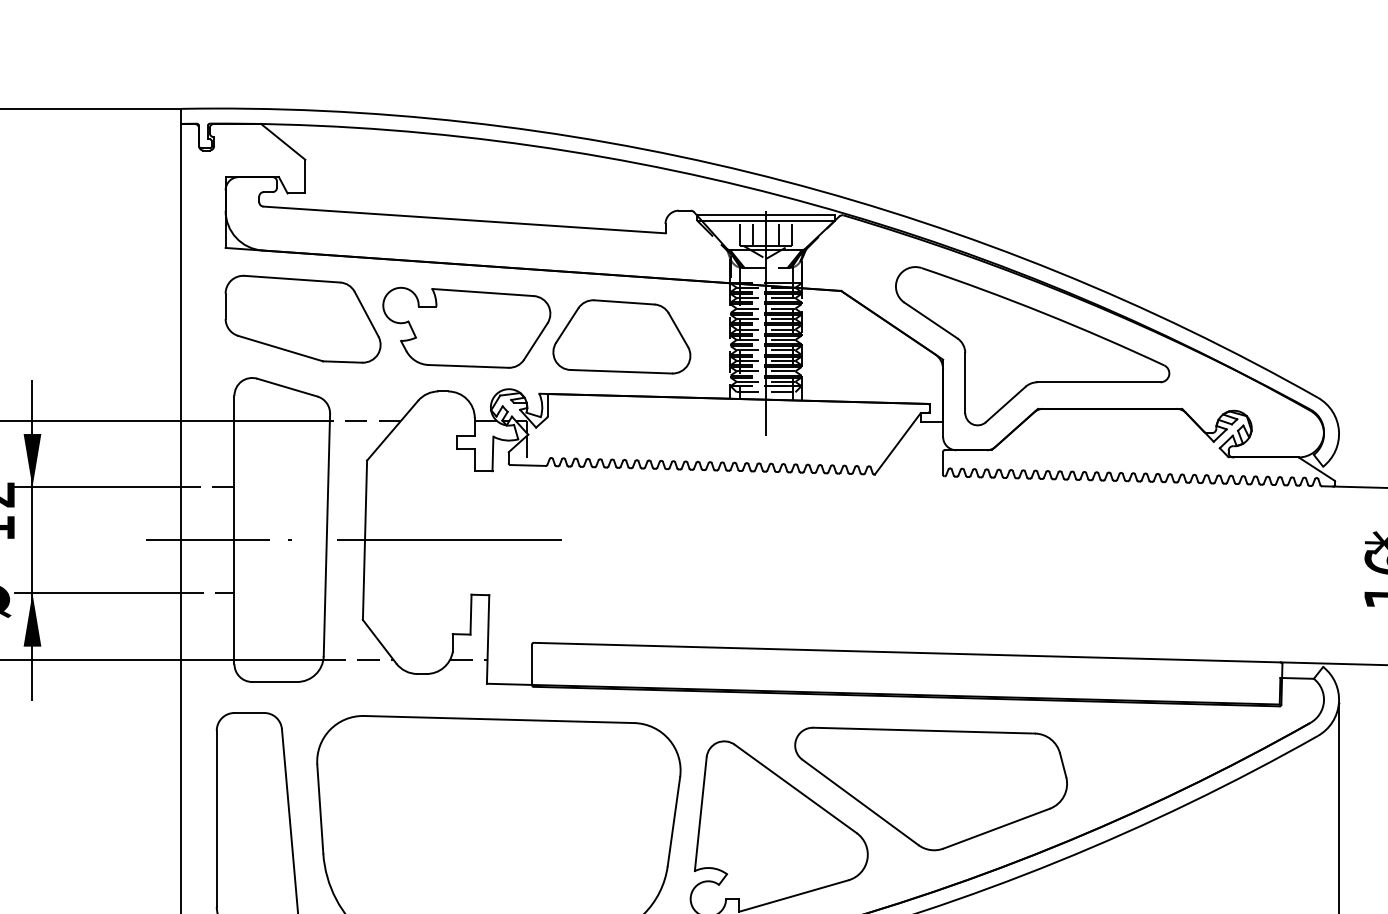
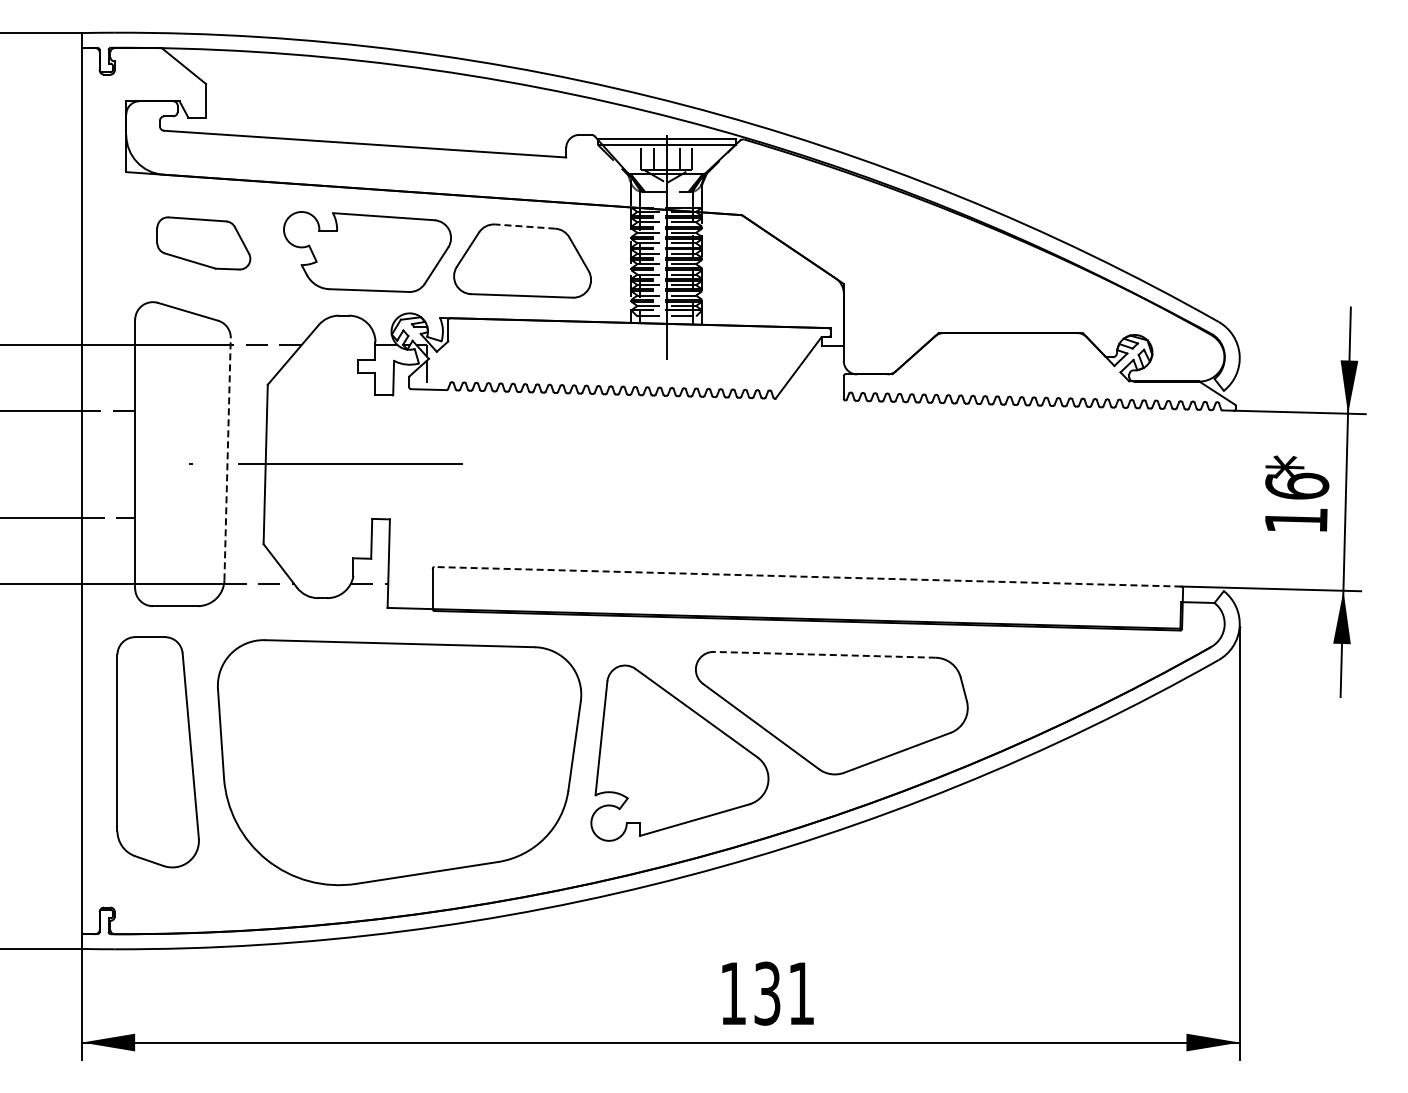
line: (623, 302) -> (524, 226), solid -> dashed
part: (302, 319) -> (203, 243), size x0.6
part: (1031, 346) -> (932, 270), removed
line: (326, 534) -> (227, 458), solid -> dashed
line: (207, 540) -> (108, 464), removed
line: (906, 652) -> (807, 576), solid -> dashed
line: (923, 730) -> (824, 654), solid -> dashed

